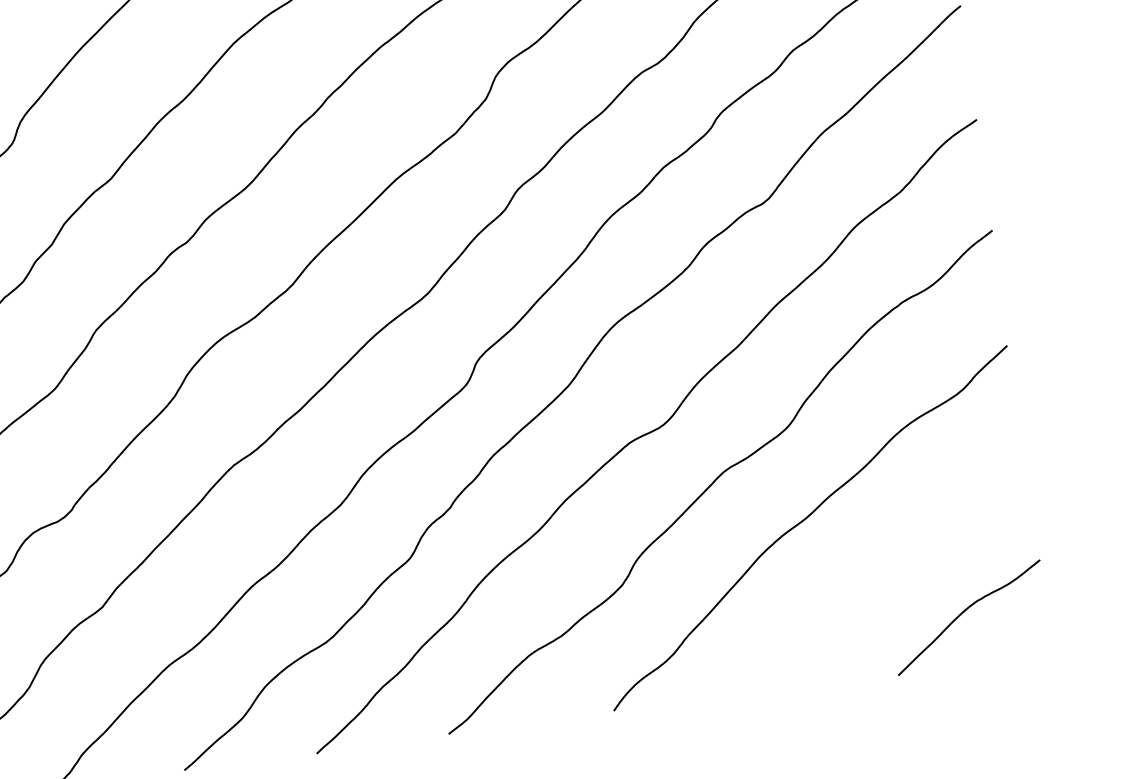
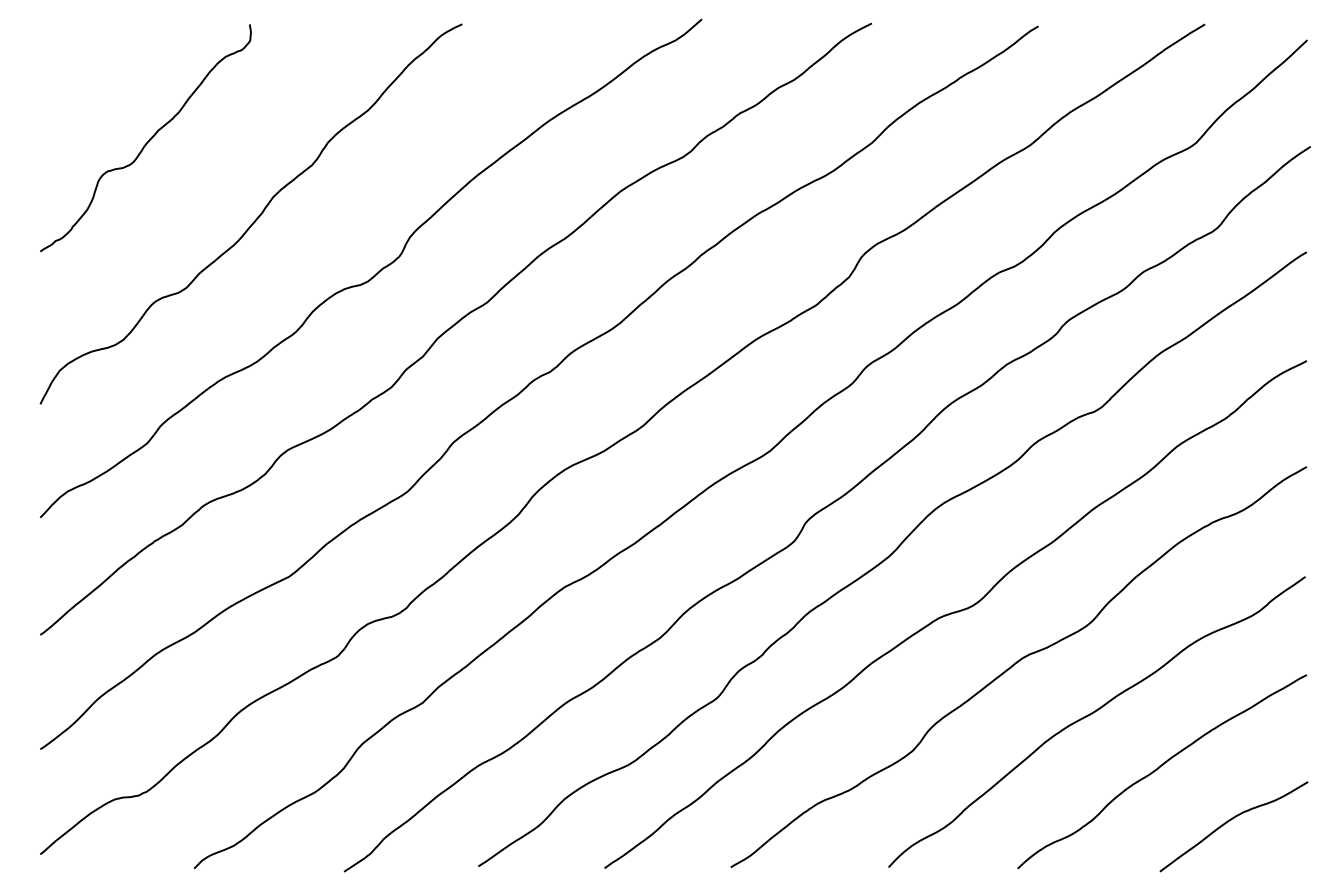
curve: (882, 567) -> (1159, 768), added

